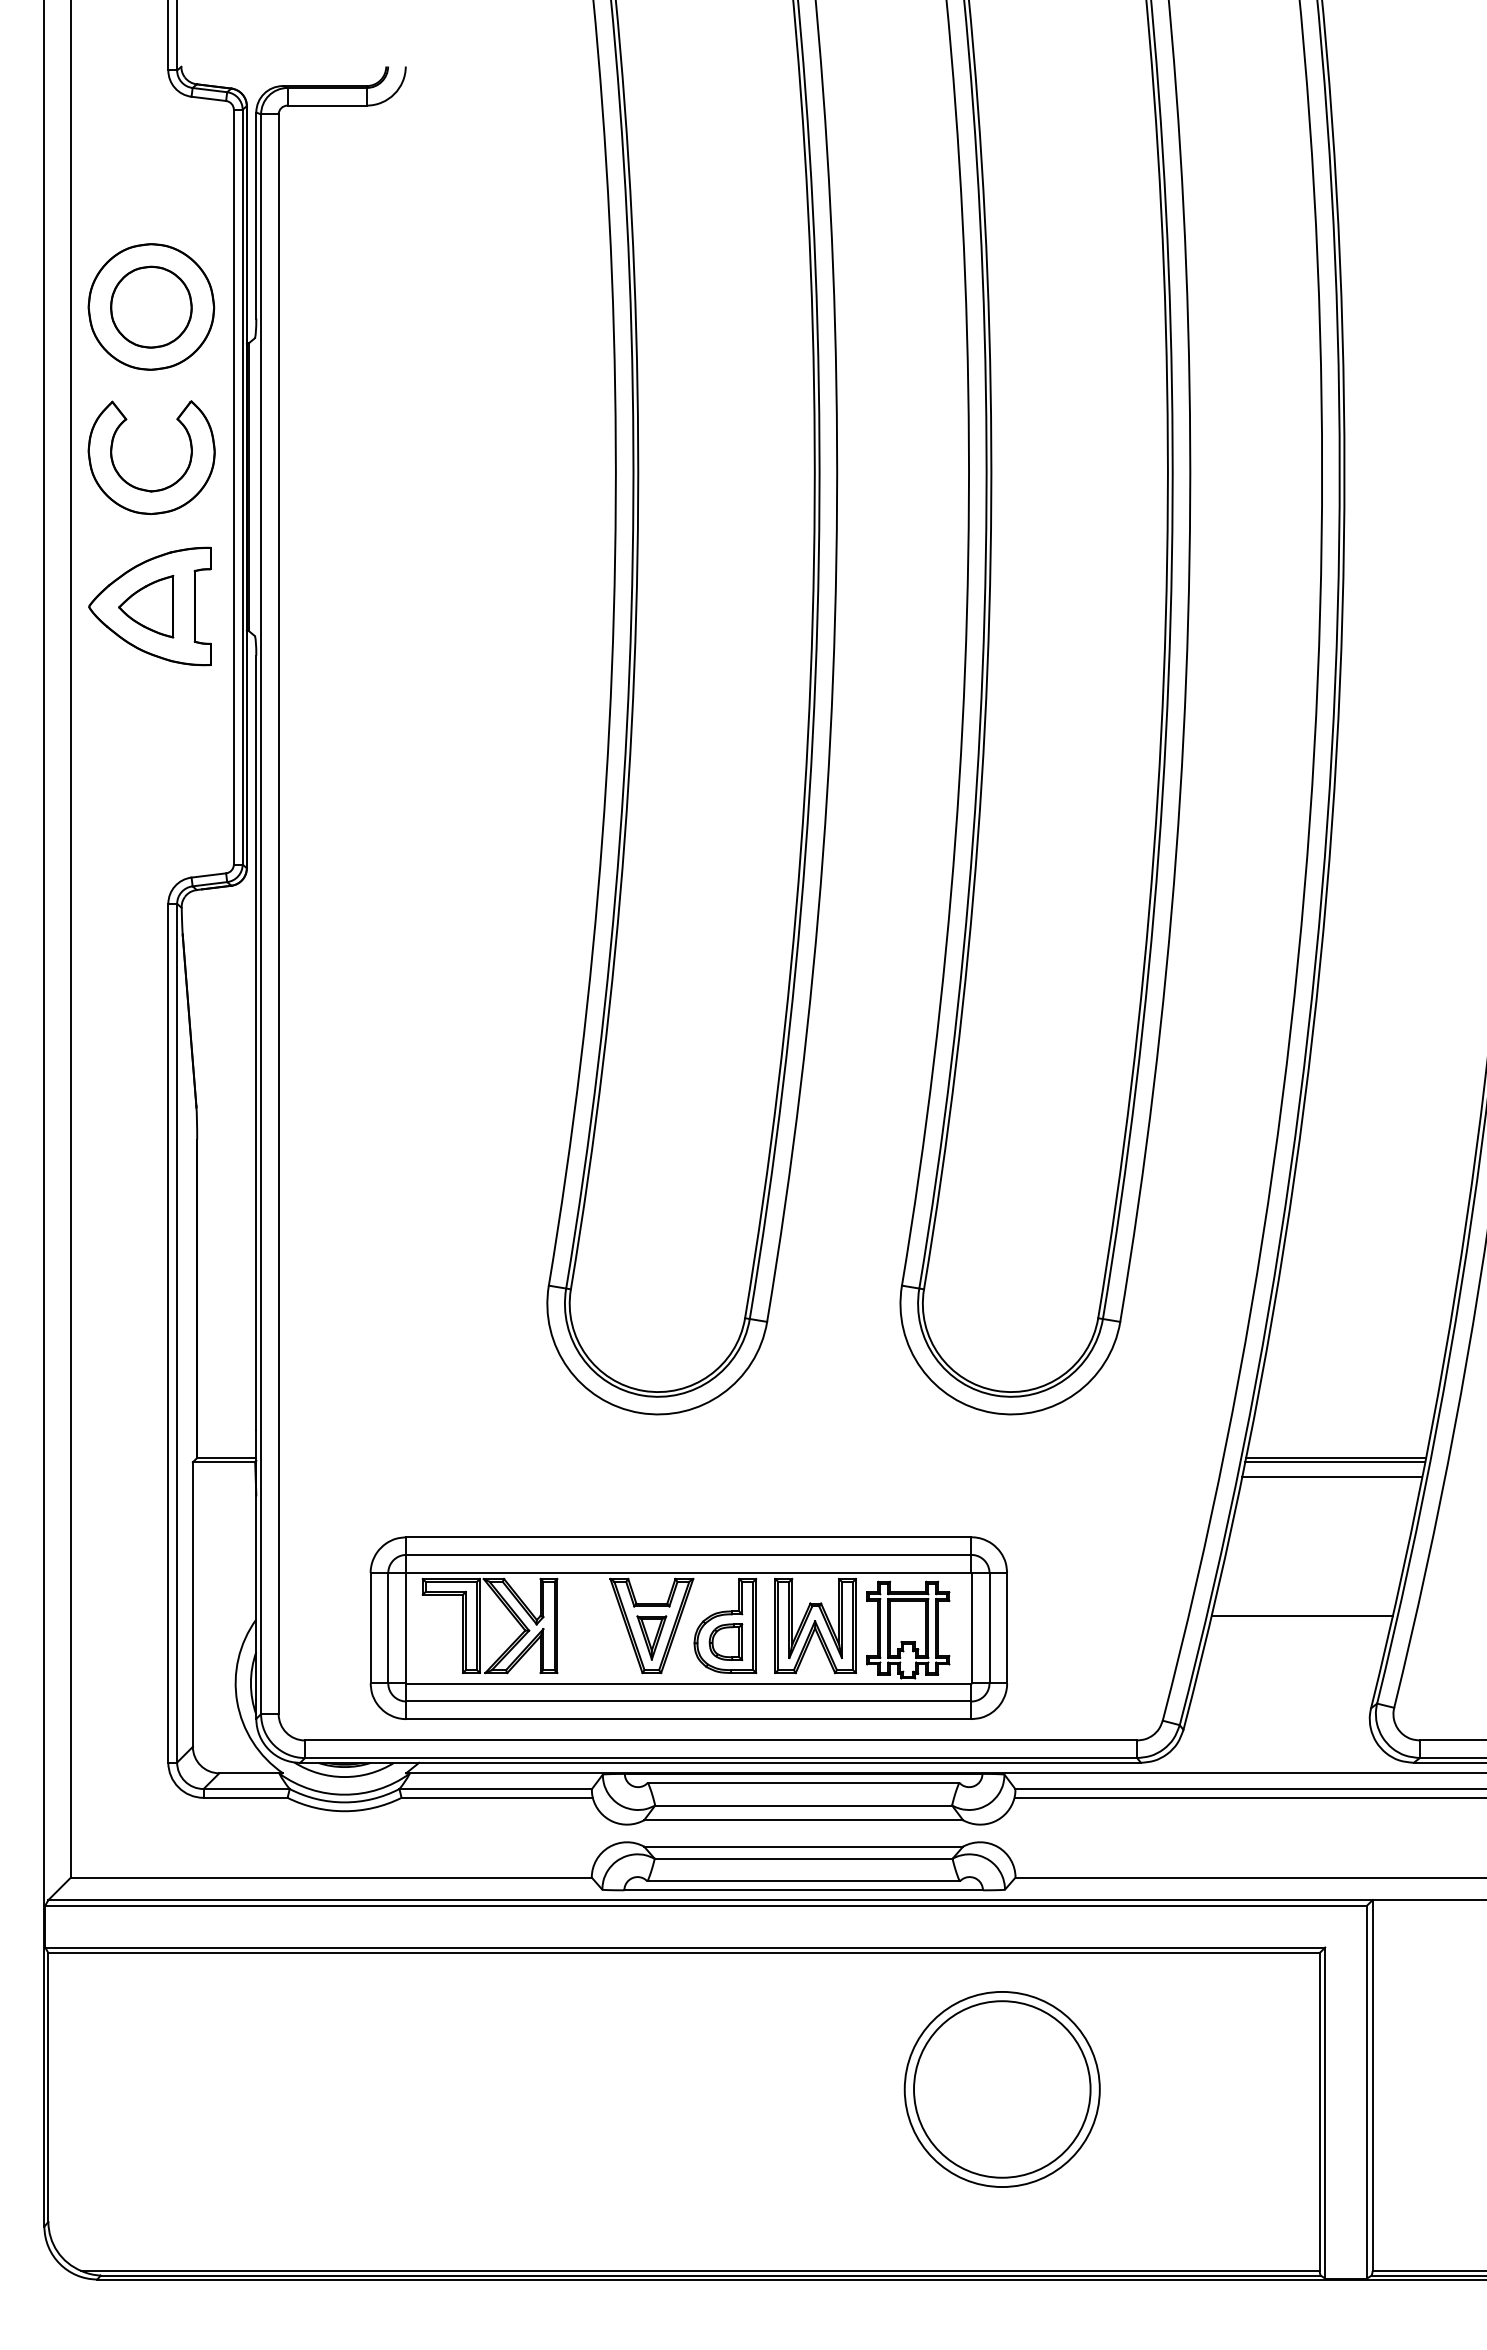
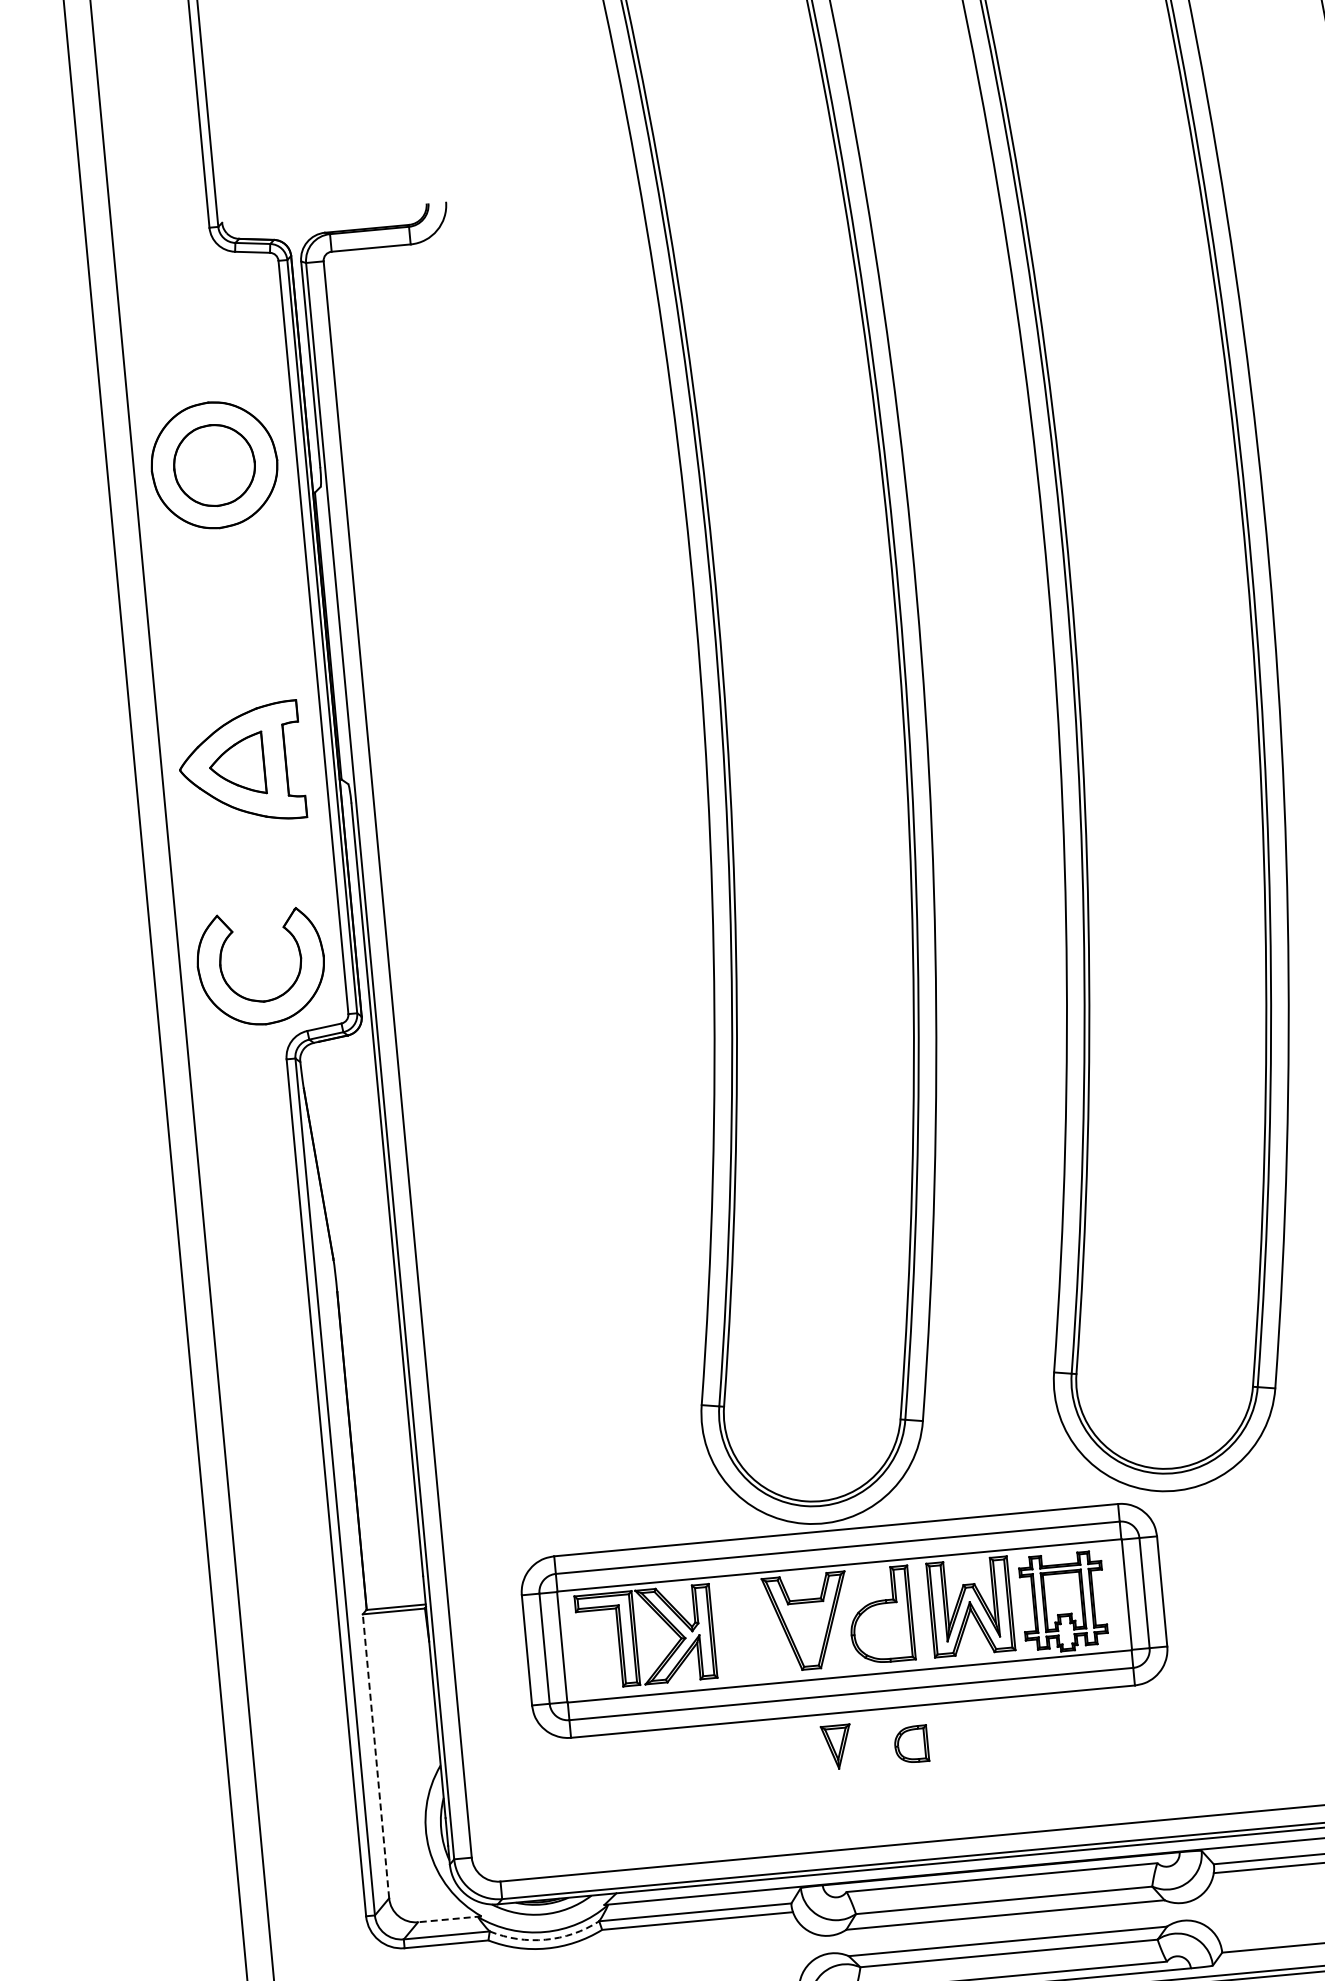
part: (143, 488) -> (256, 999), moved
line: (192, 1604) -> (375, 1756), solid -> dashed
part: (688, 1627) -> (844, 1620), moved
line: (251, 1773) -> (450, 1919), solid -> dashed
arc: (344, 1802) -> (545, 1939), solid -> dashed

